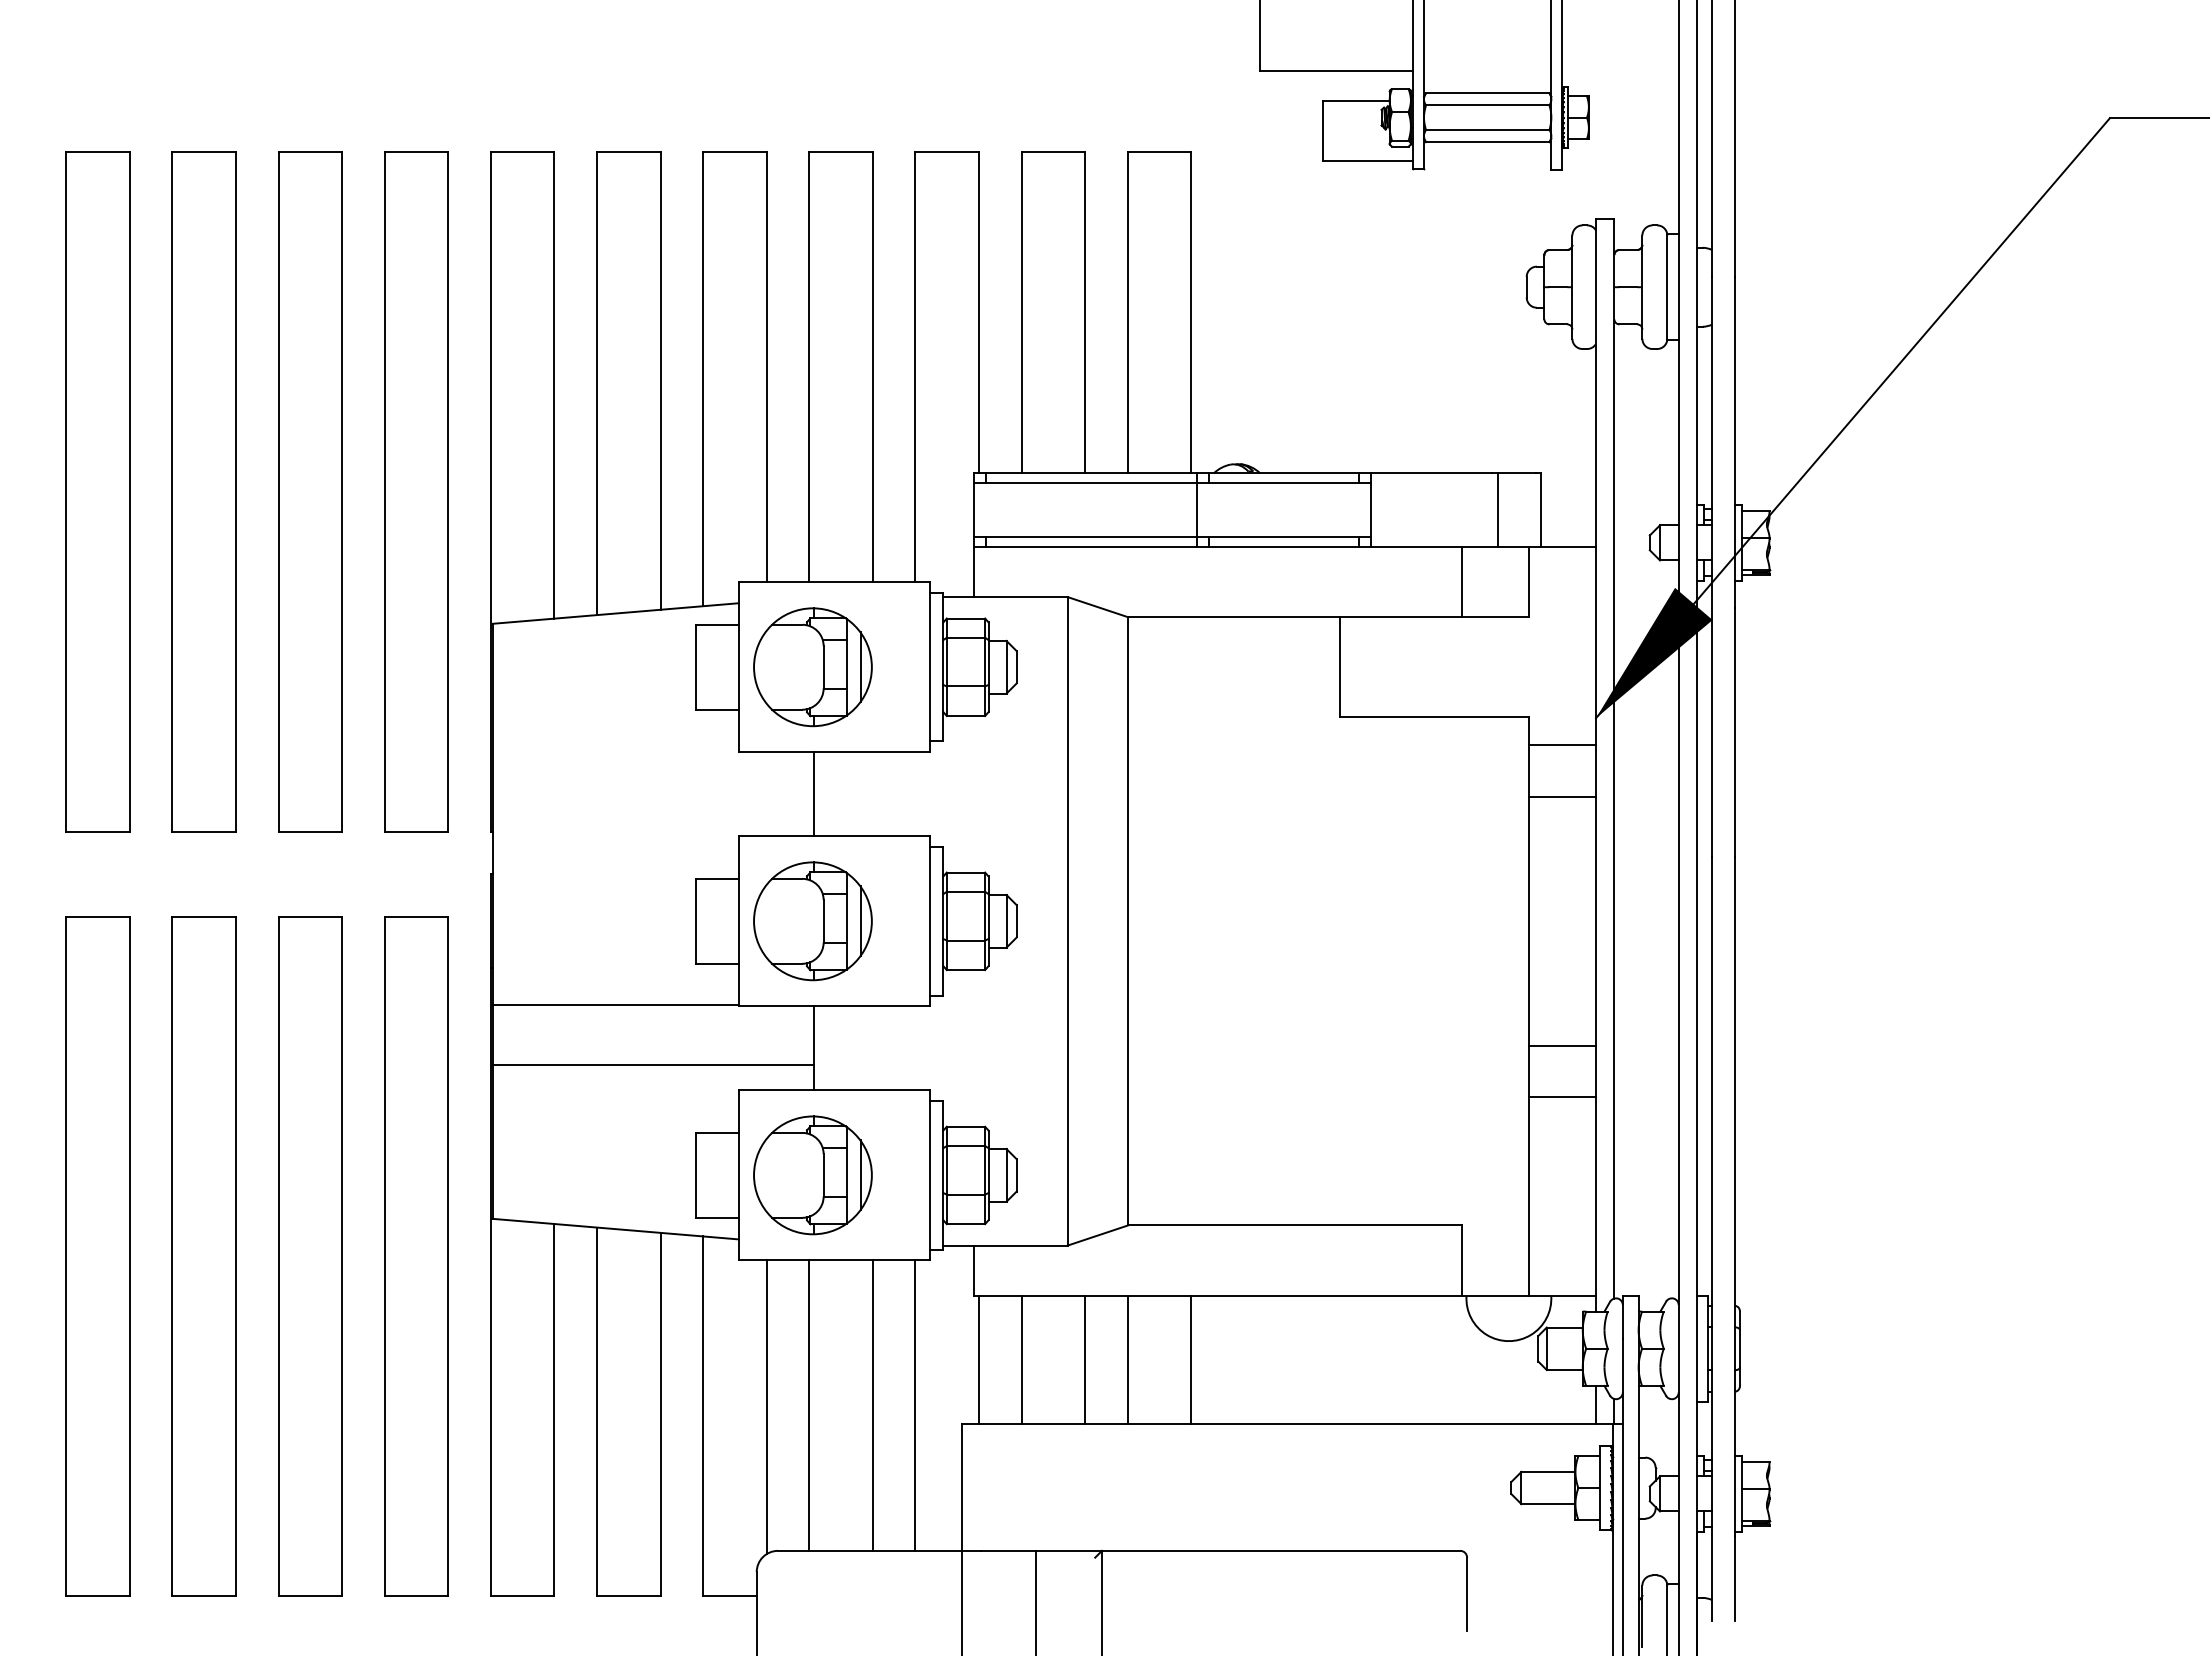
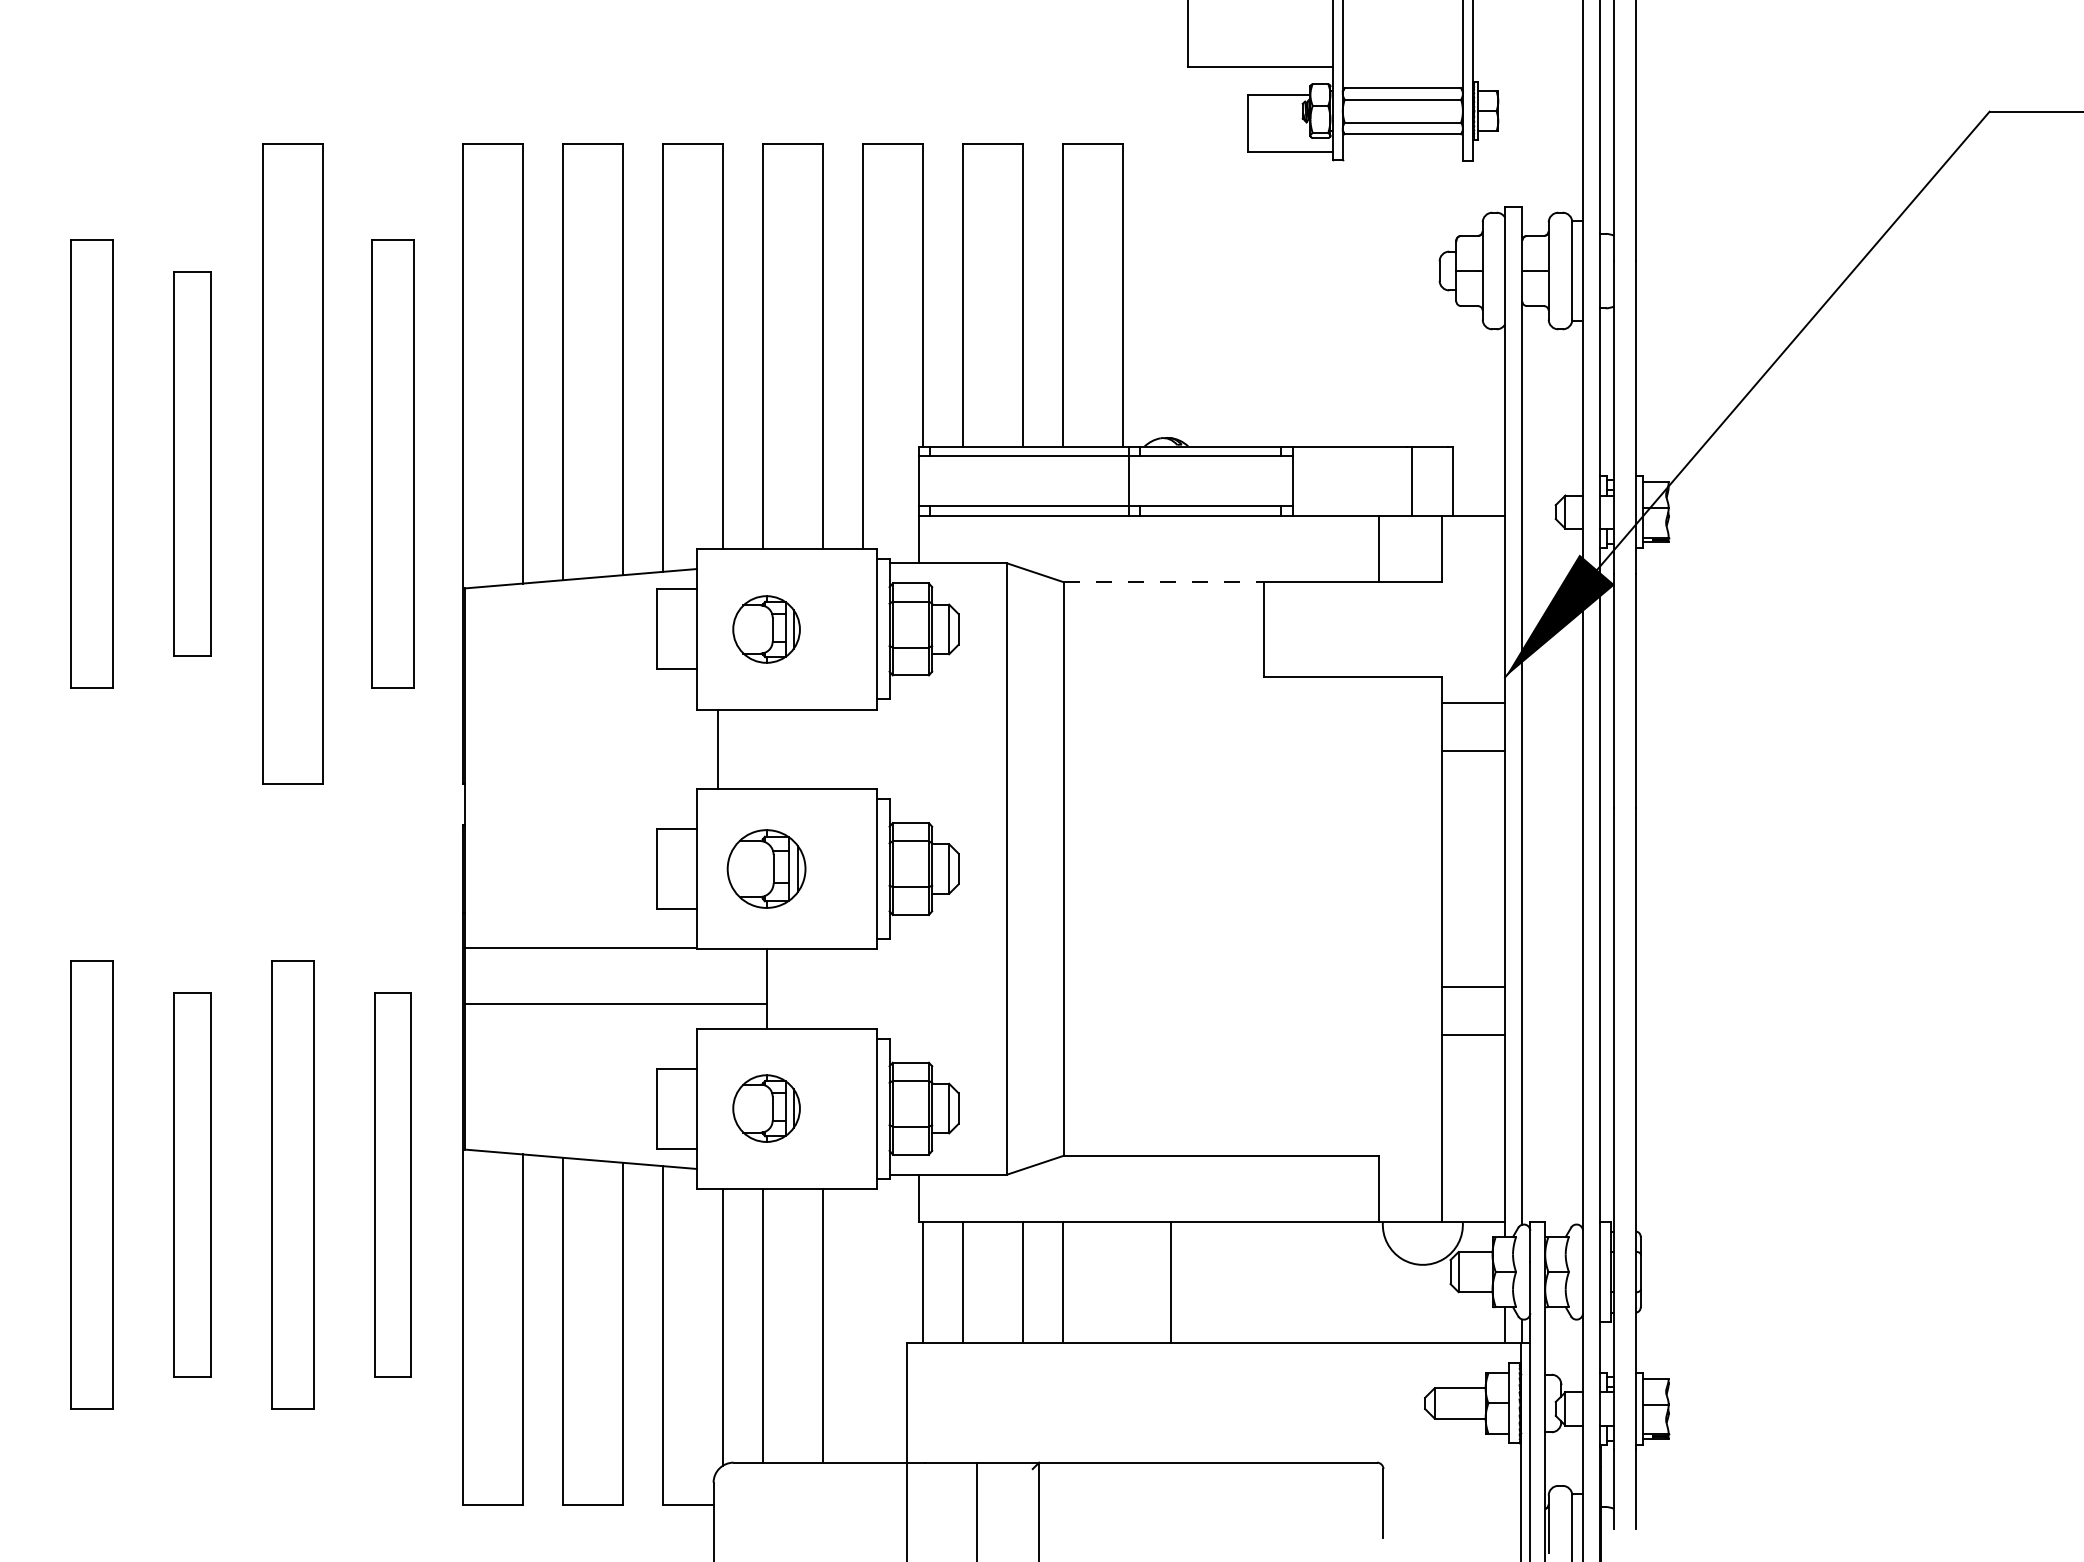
part: (97, 491) -> (91, 463), size x0.7
part: (203, 491) -> (191, 463), size x0.6
part: (416, 491) -> (392, 463), size x0.7
line: (1233, 617) -> (1163, 582), solid -> dashed
part: (812, 667) -> (766, 629), size x0.6
line: (813, 794) -> (718, 749), moved
part: (812, 921) -> (766, 869), size x0.7
part: (812, 1175) -> (766, 1108), size x0.6
part: (97, 1256) -> (91, 1185), size x0.7
part: (203, 1256) -> (191, 1185), size x0.6
part: (310, 1256) -> (292, 1185), size x0.7
part: (416, 1256) -> (392, 1185), size x0.6
line: (1191, 1359) -> (1170, 1282), moved
line: (915, 1405) -> (863, 1325), removed

